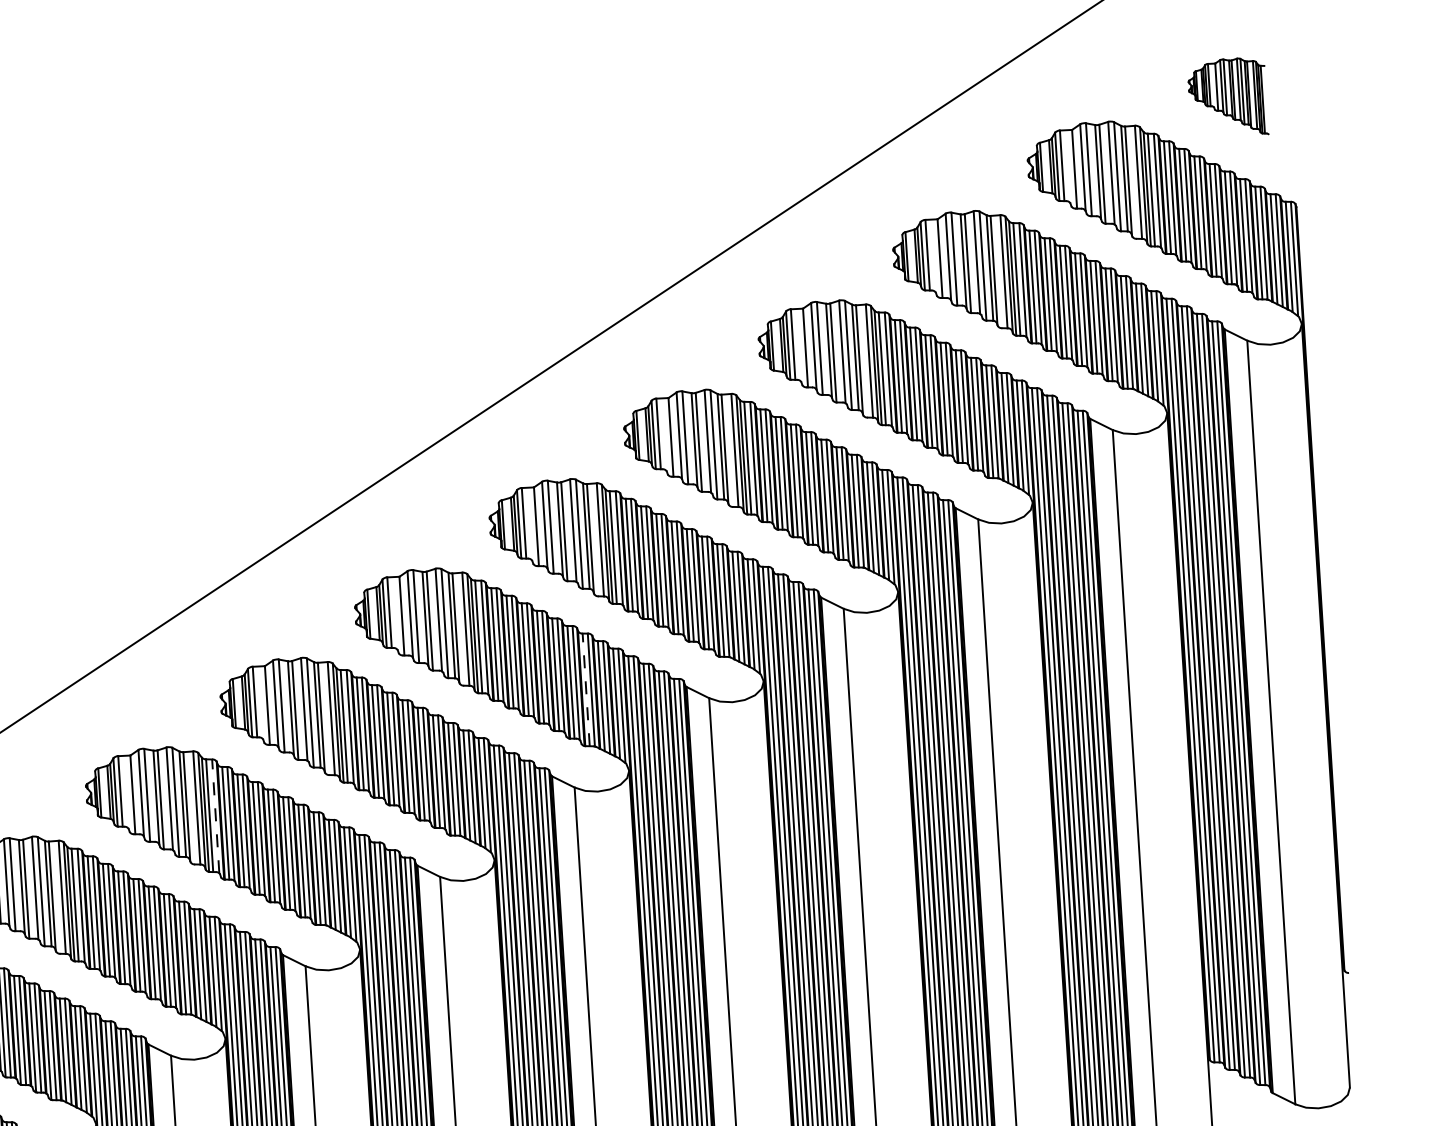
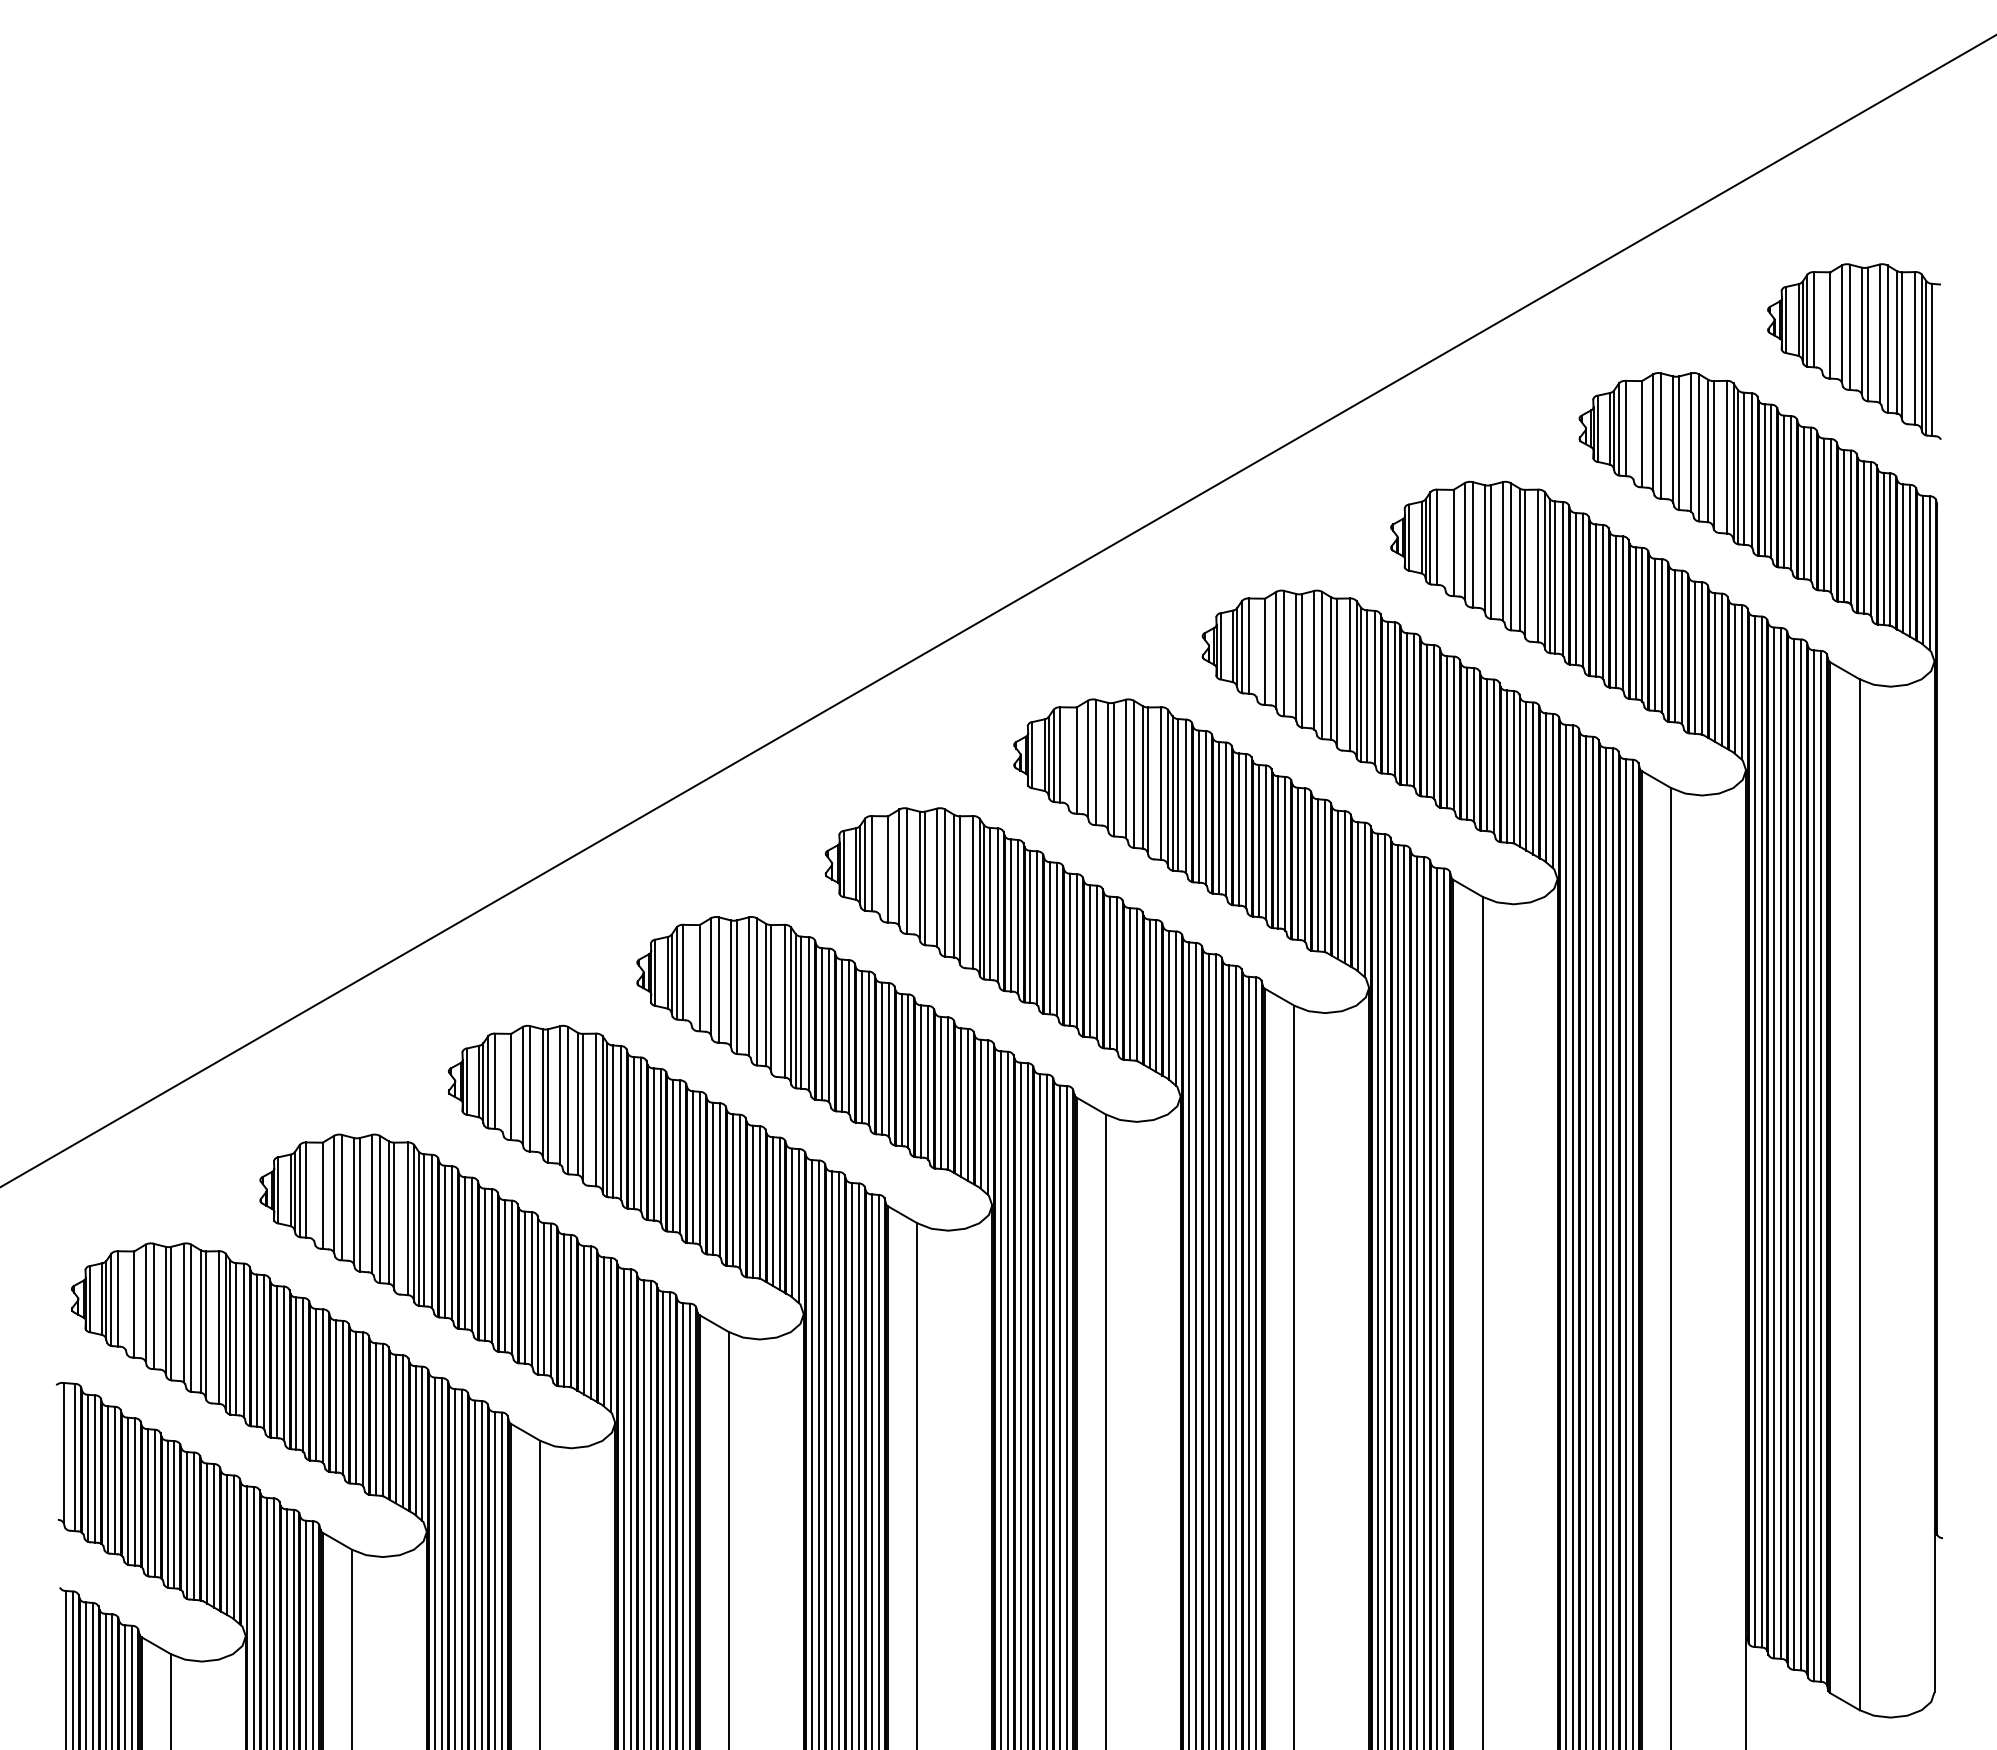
part: (1228, 98) -> (1854, 351), size x1.67
line: (586, 689) -> (941, 1092), dashed -> solid
line: (215, 816) -> (432, 1231), dashed -> solid

